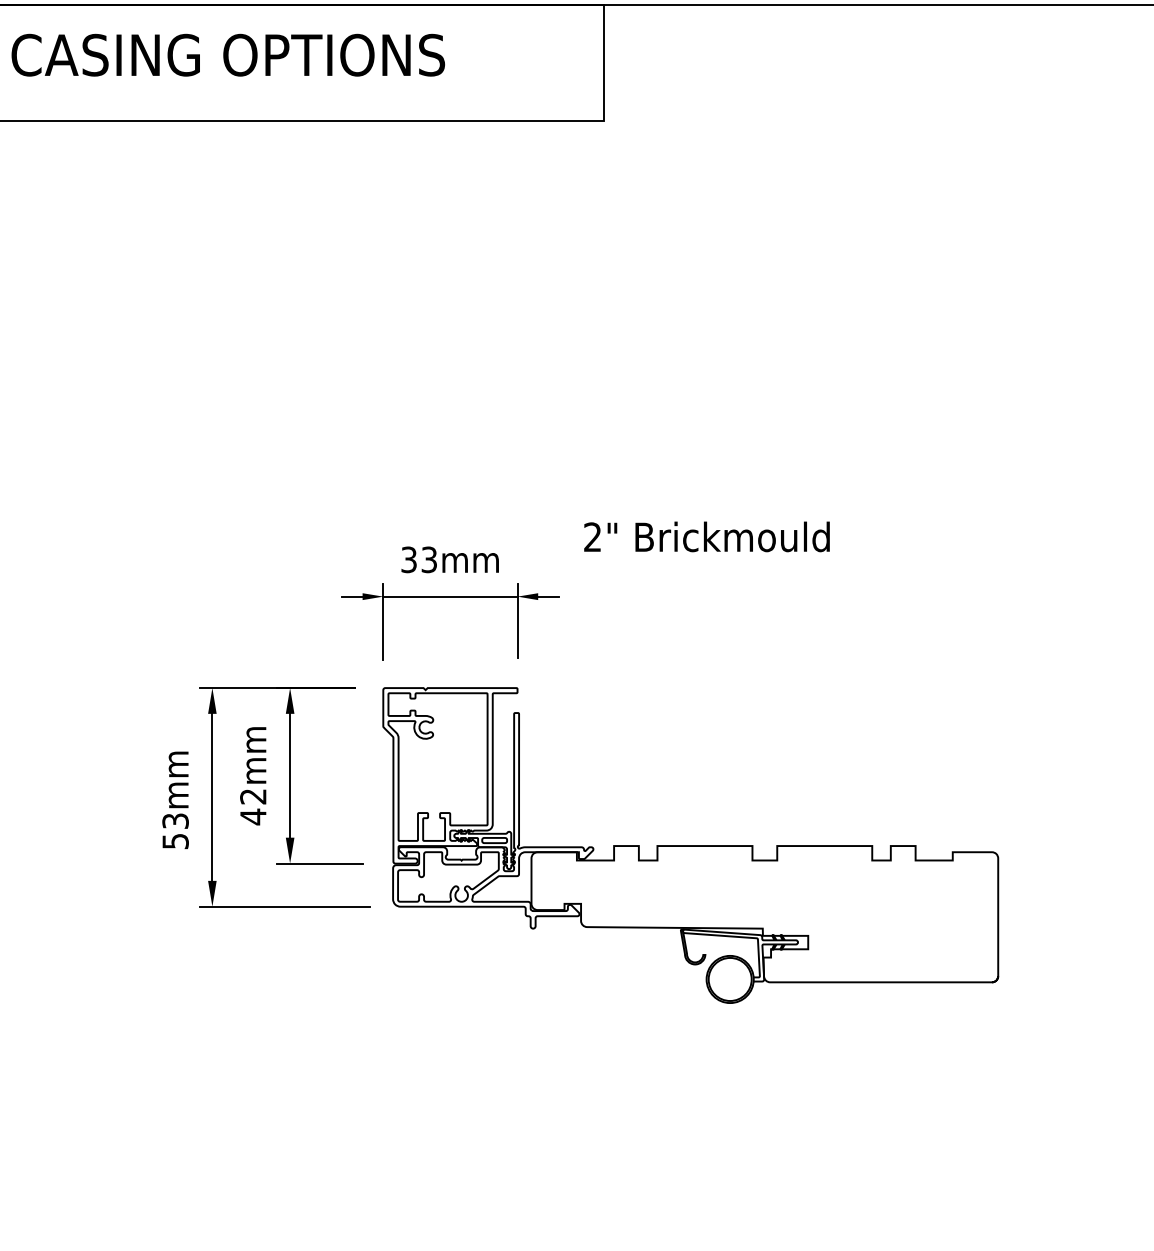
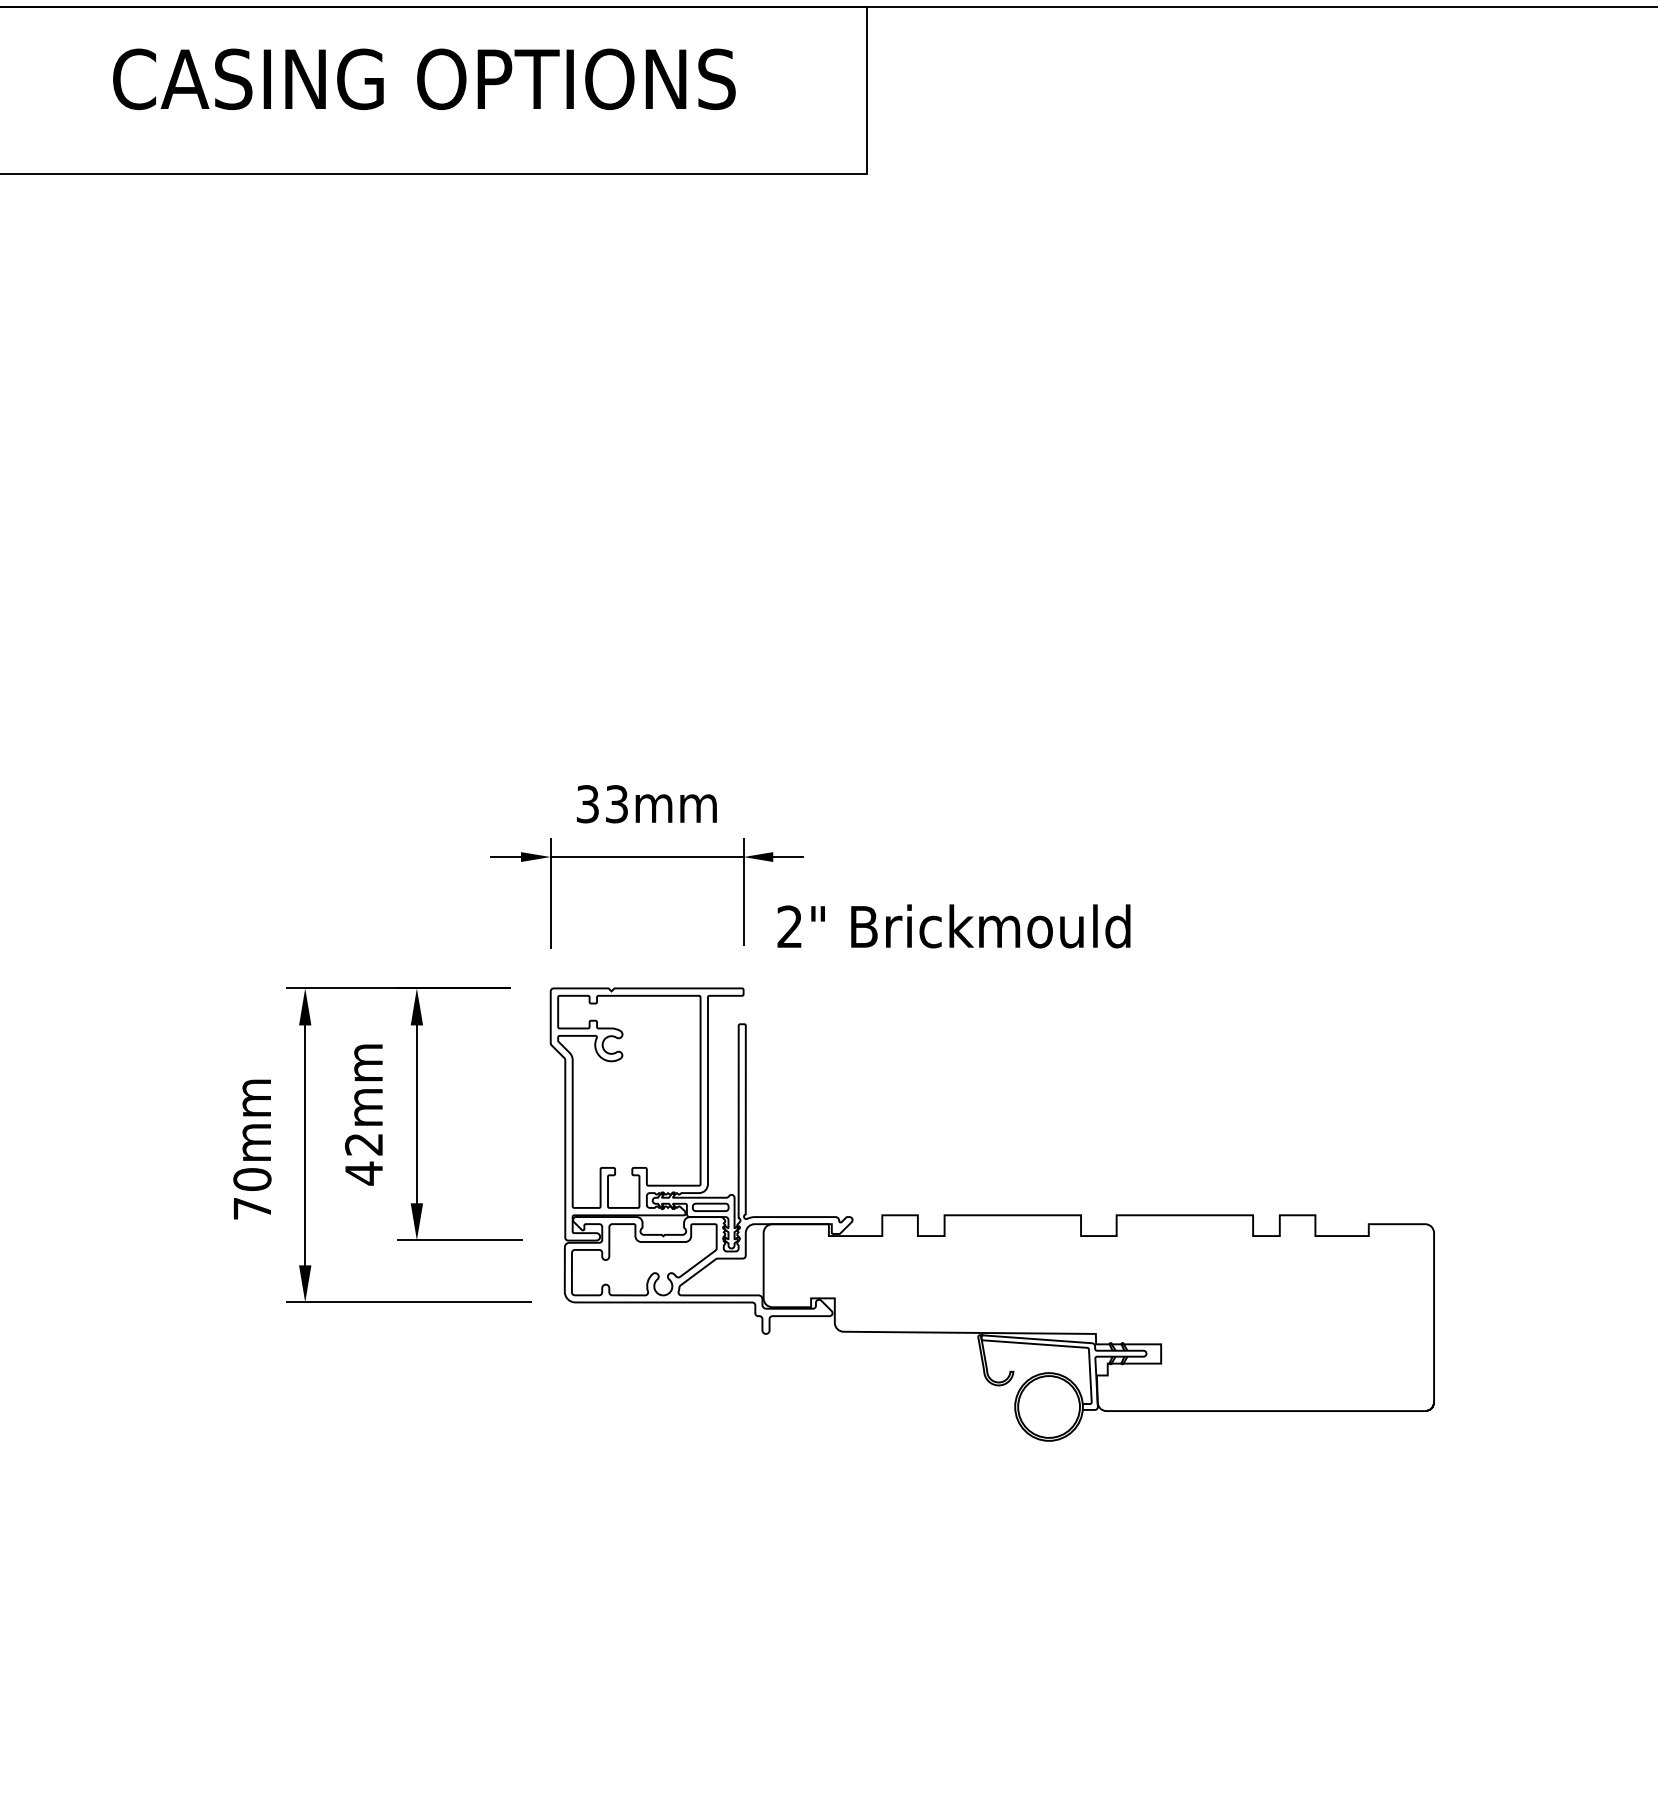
text: (227, 54) -> (423, 78), moved
text: (706, 536) -> (953, 925), moved
text: (175, 831) -> (252, 1194), 53mm -> 70mm

